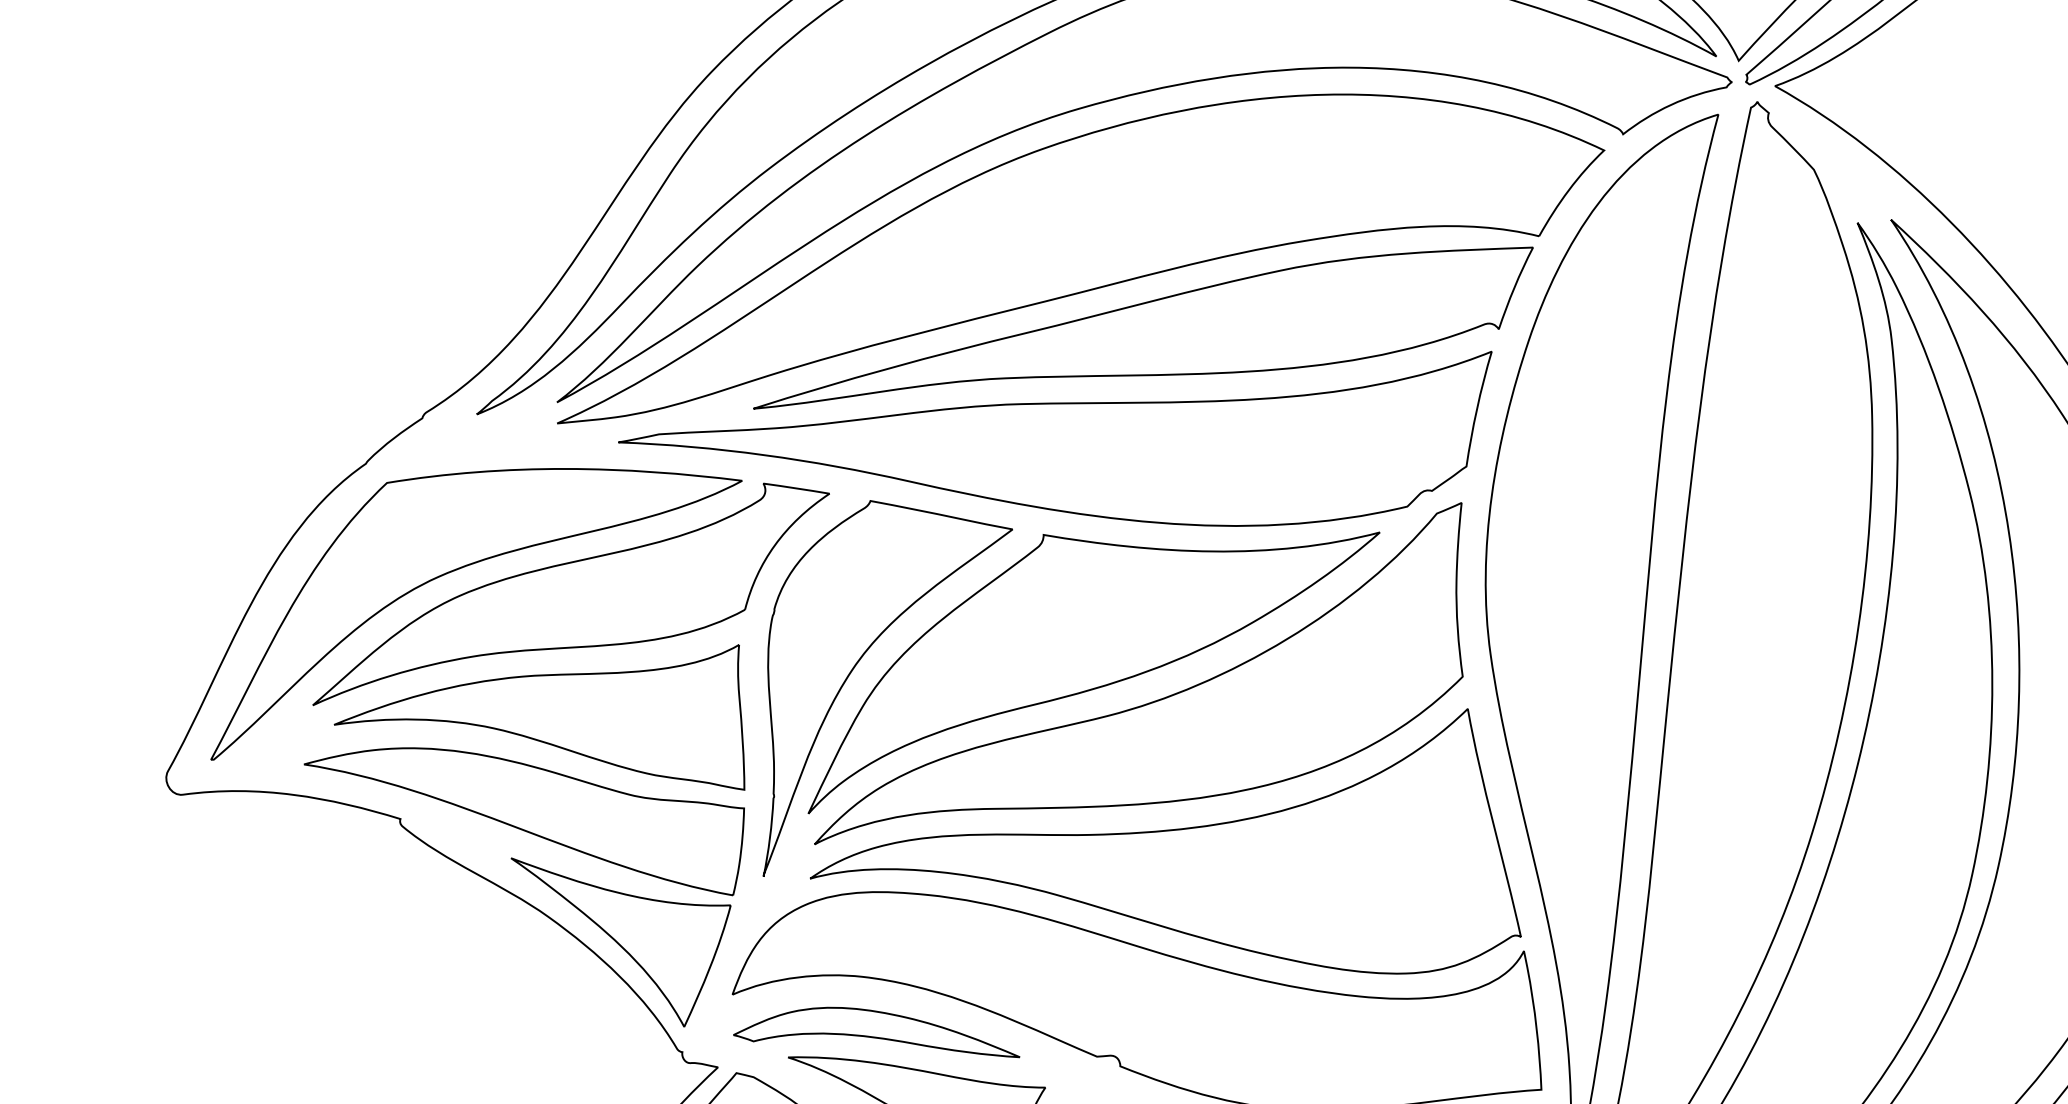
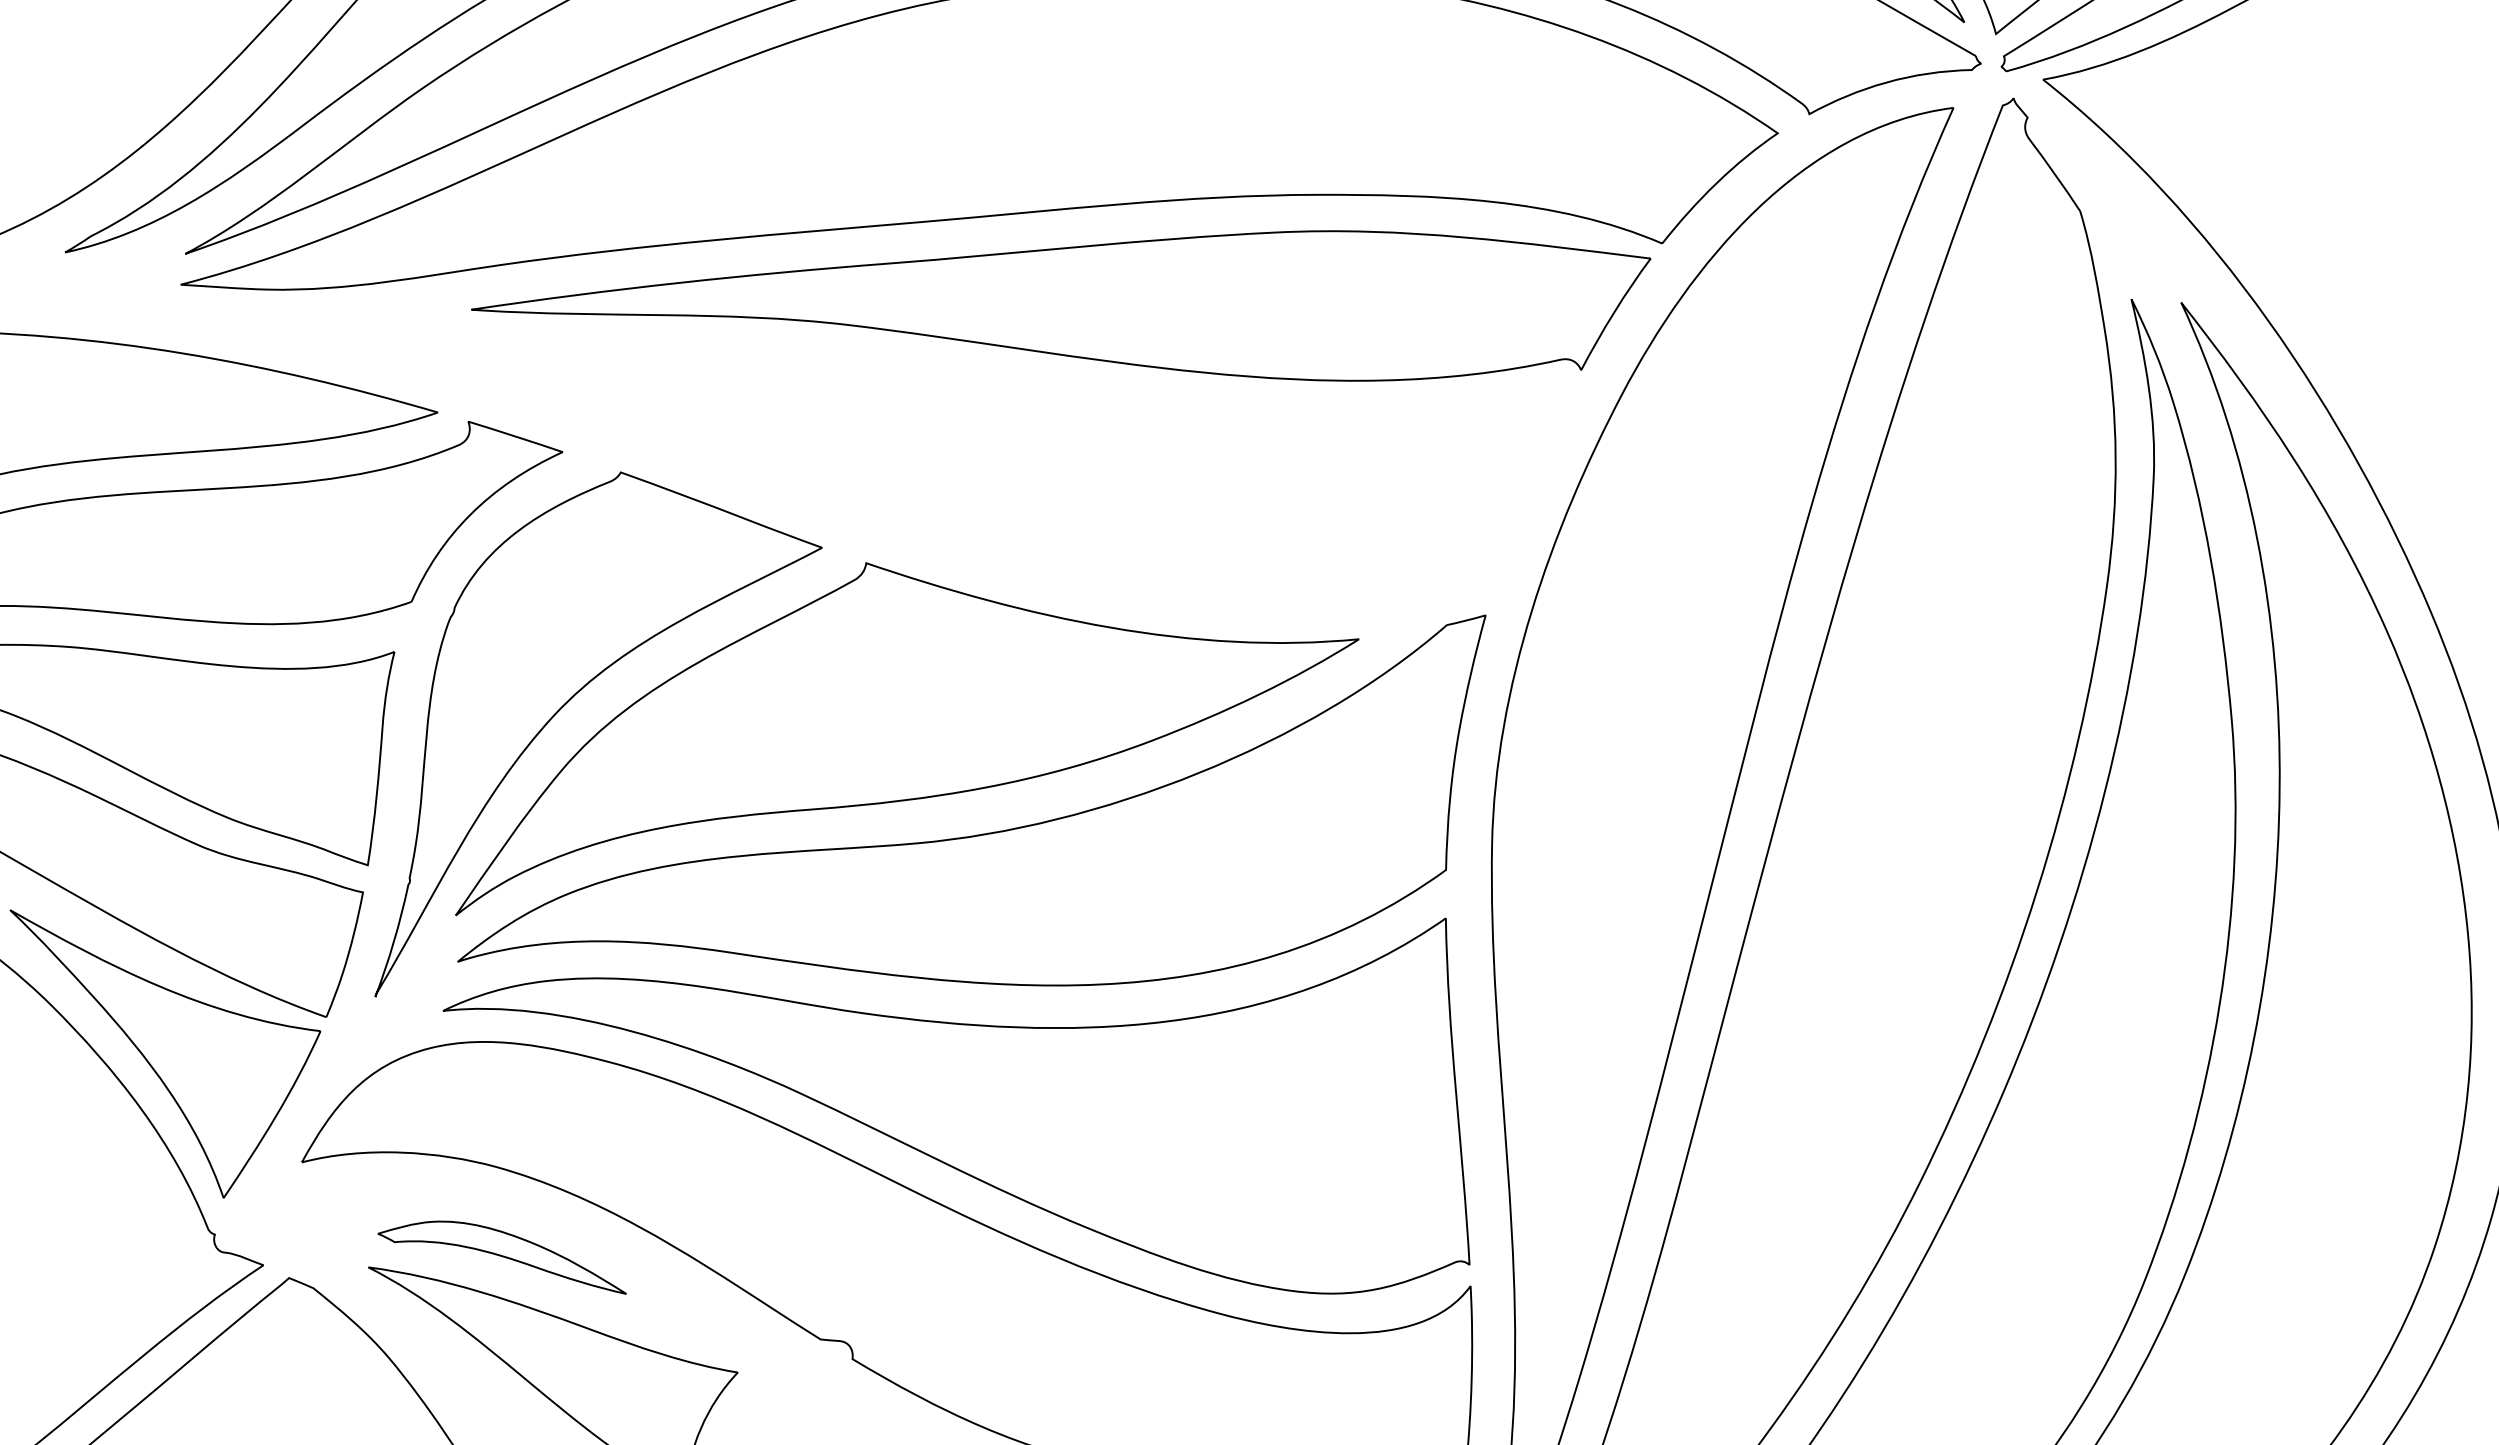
part: (1055, 438) -> (906, 424), removed
part: (876, 1032) -> (503, 1251), size x0.6

